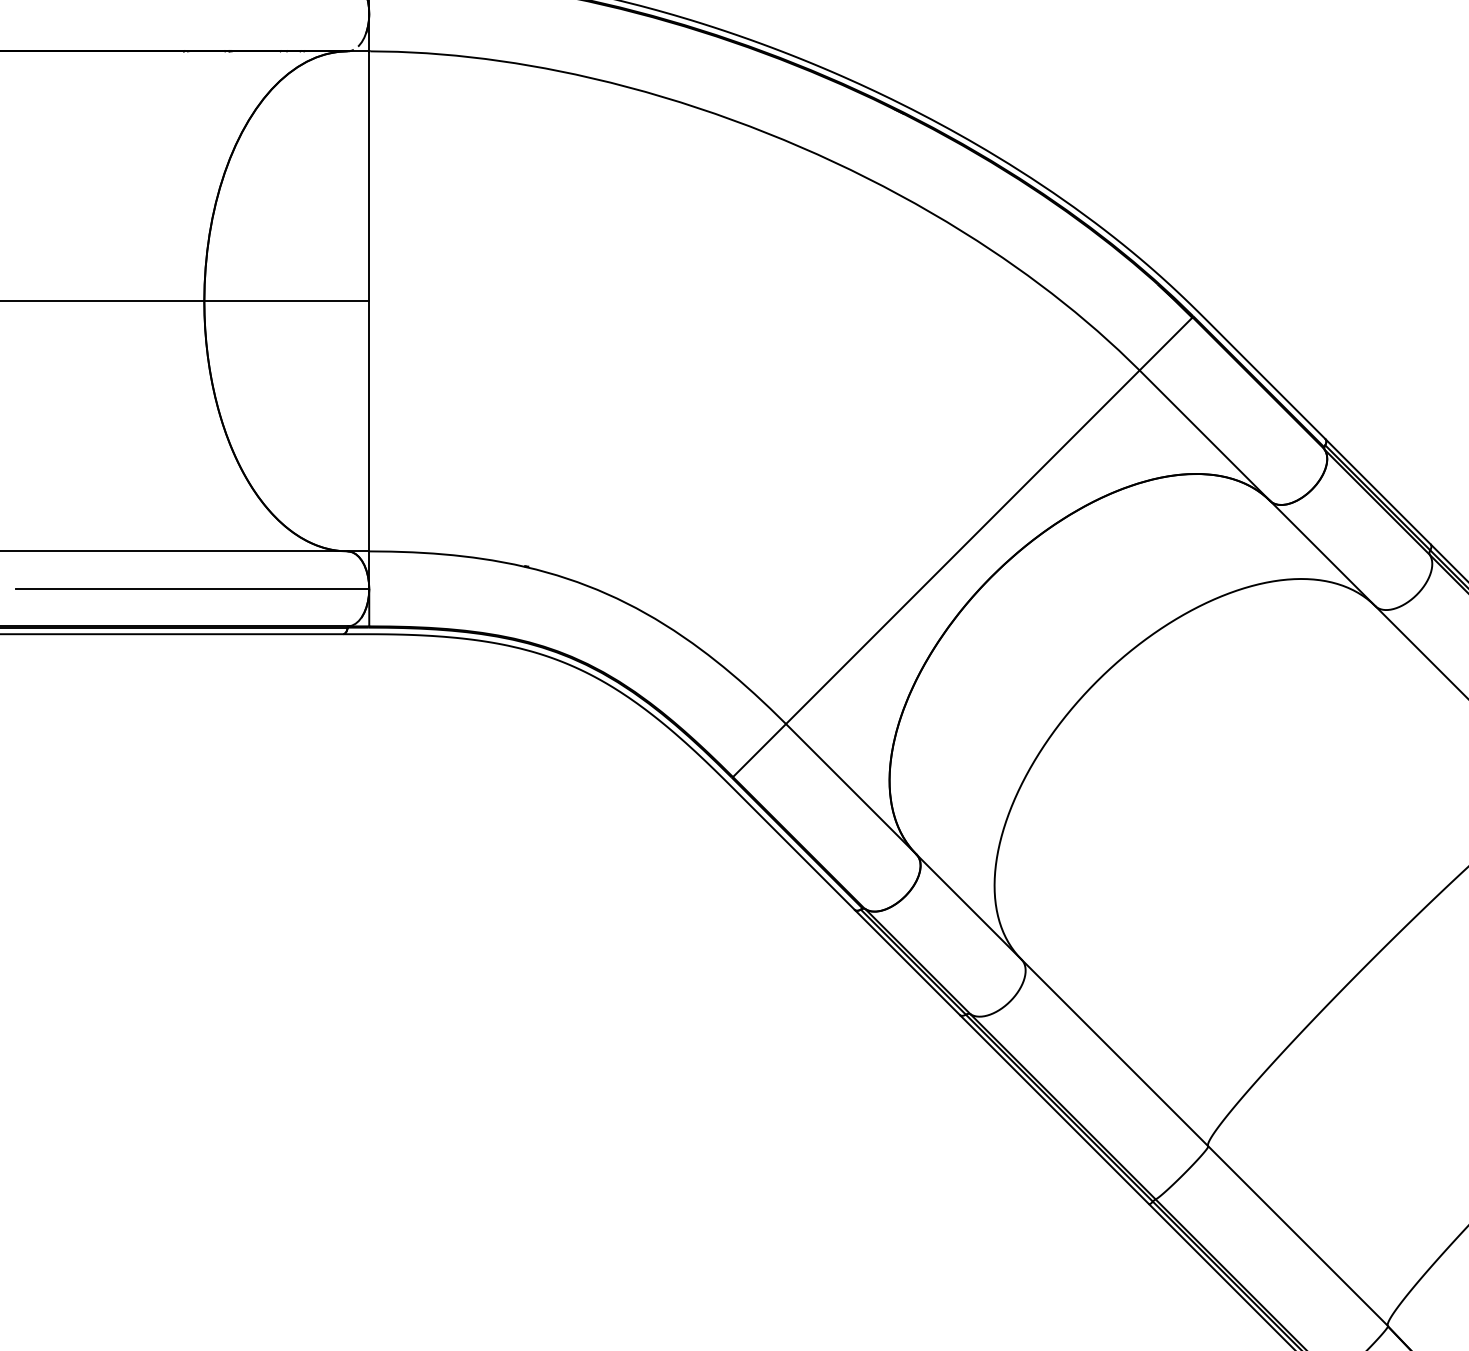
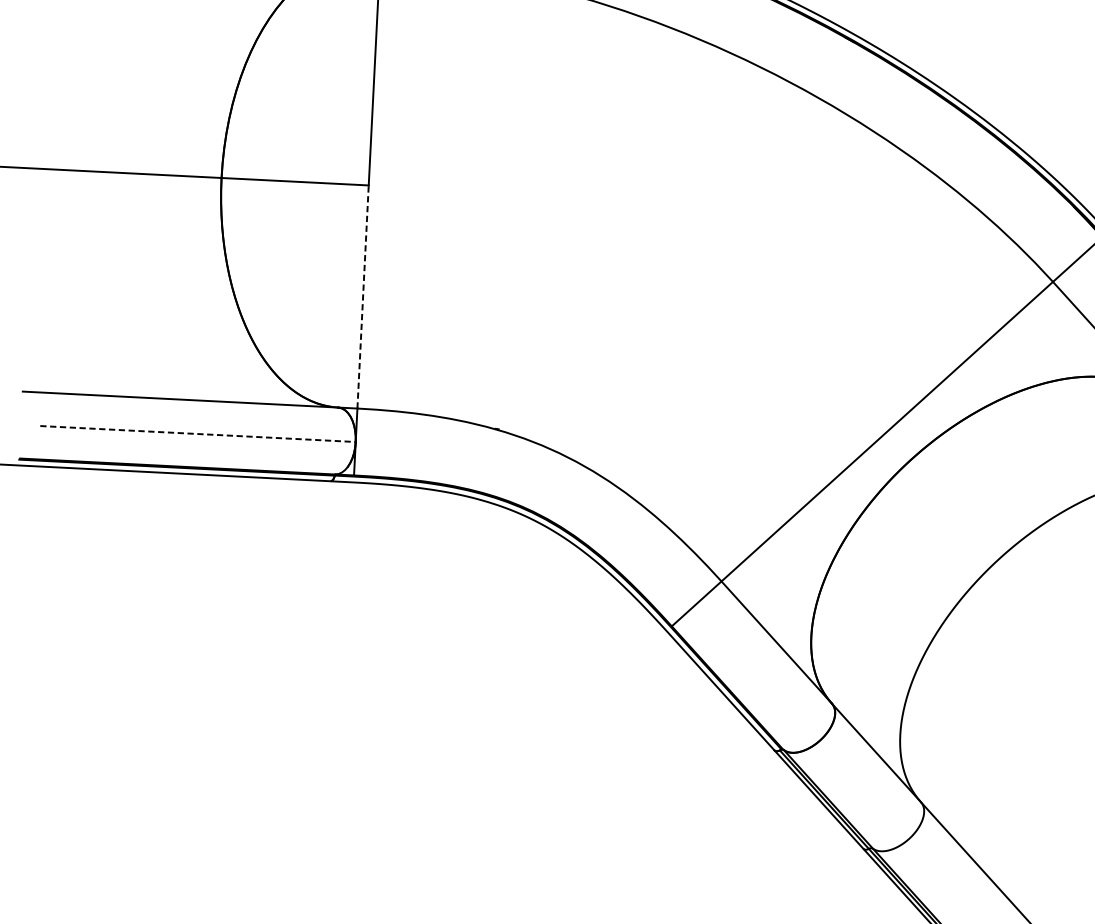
line: (369, 425) -> (363, 296), solid -> dashed
line: (192, 588) -> (198, 433), solid -> dashed

